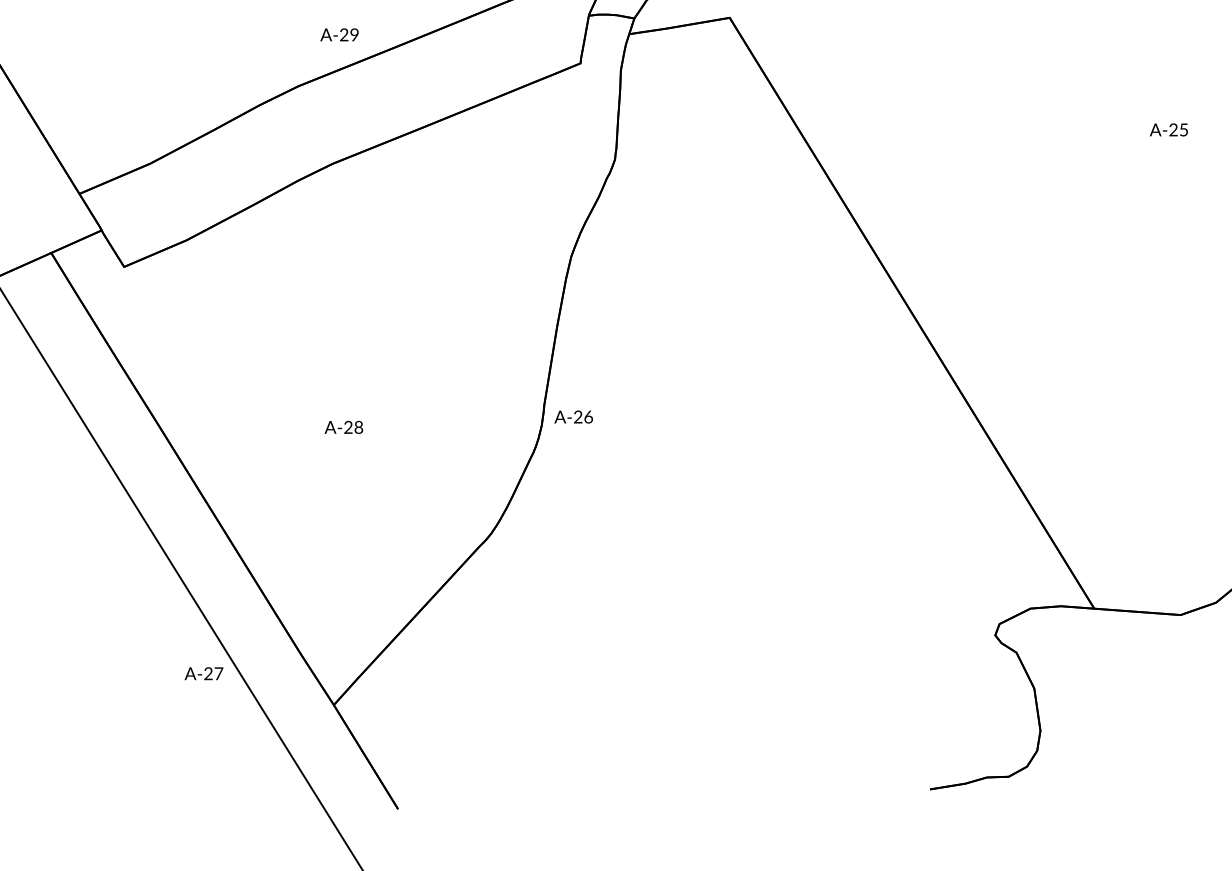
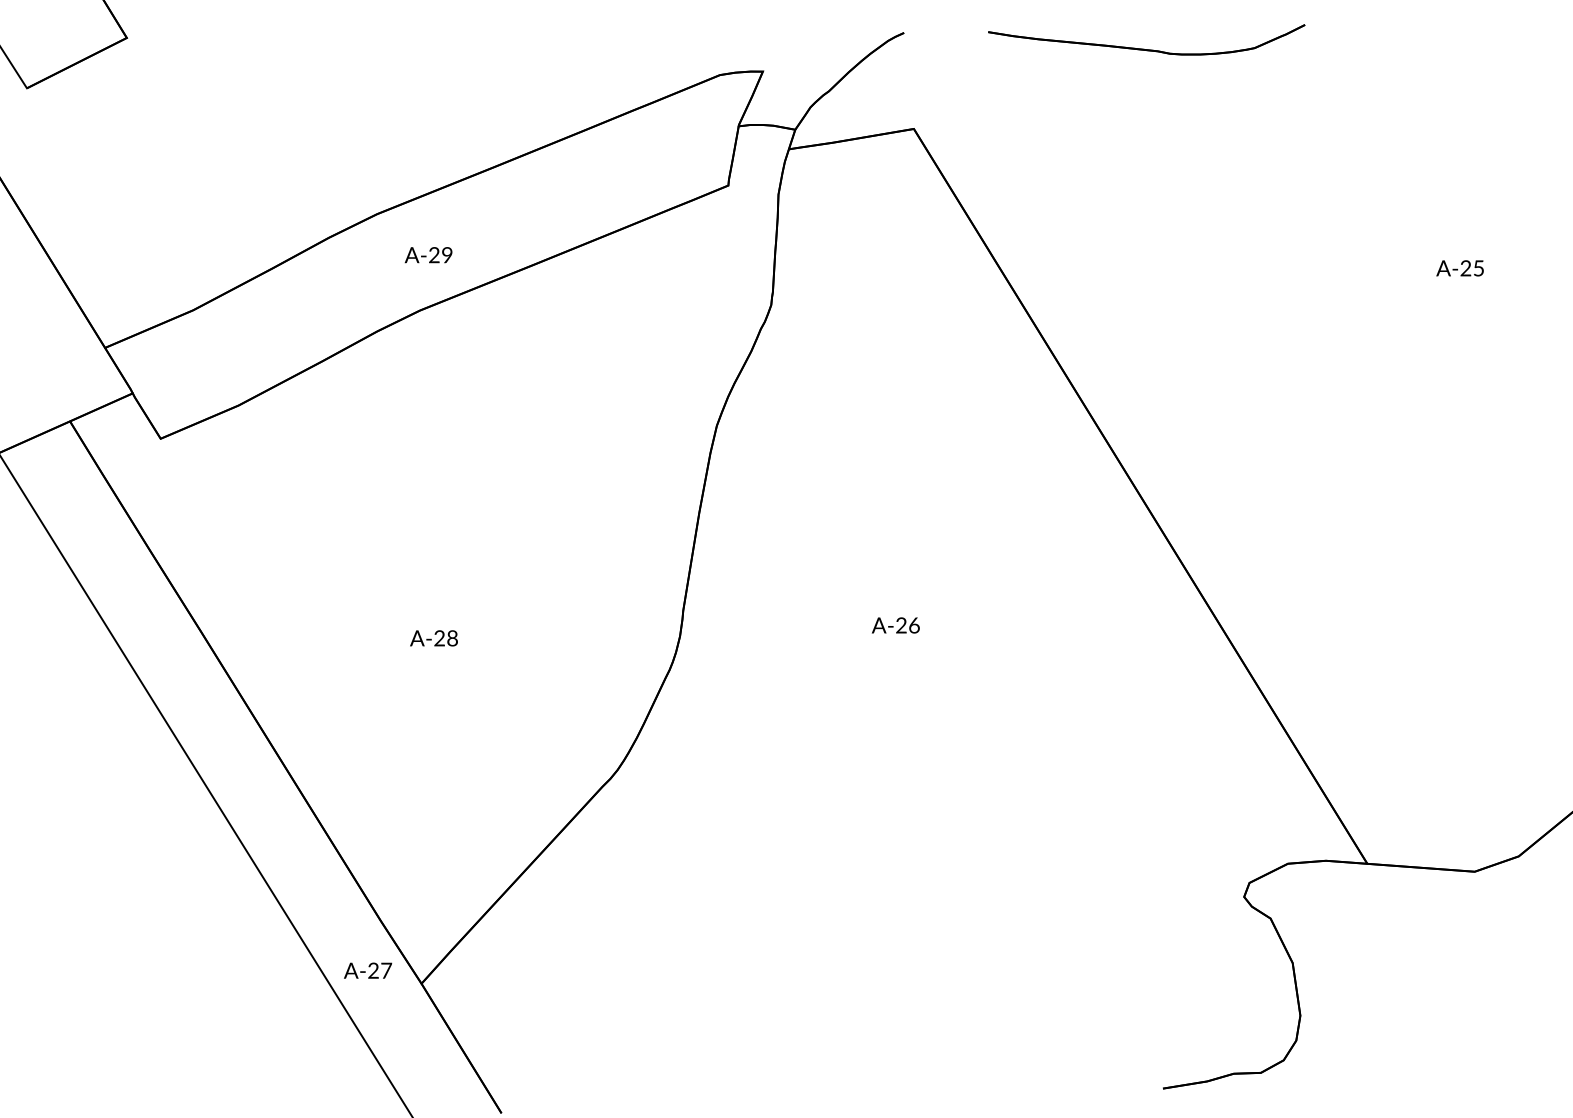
text: (339, 35) -> (428, 255), moved
text: (573, 417) -> (895, 625), moved
text: (204, 673) -> (368, 970), moved

